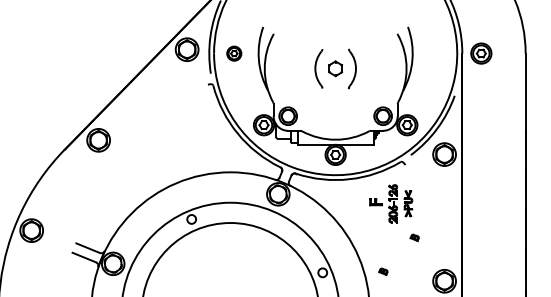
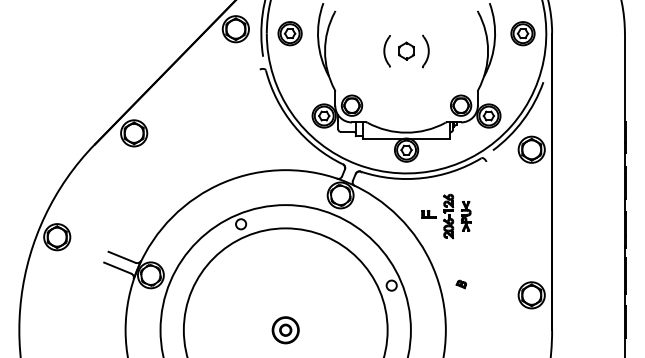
part: (233, 53) -> (289, 33), size x1.43
part: (480, 53) -> (522, 33), moved
part: (318, 69) -> (386, 51), size x0.71
part: (352, 69) -> (425, 51), size x0.71
part: (391, 203) -> (446, 216), moved
part: (413, 237) -> (496, 245), removed

